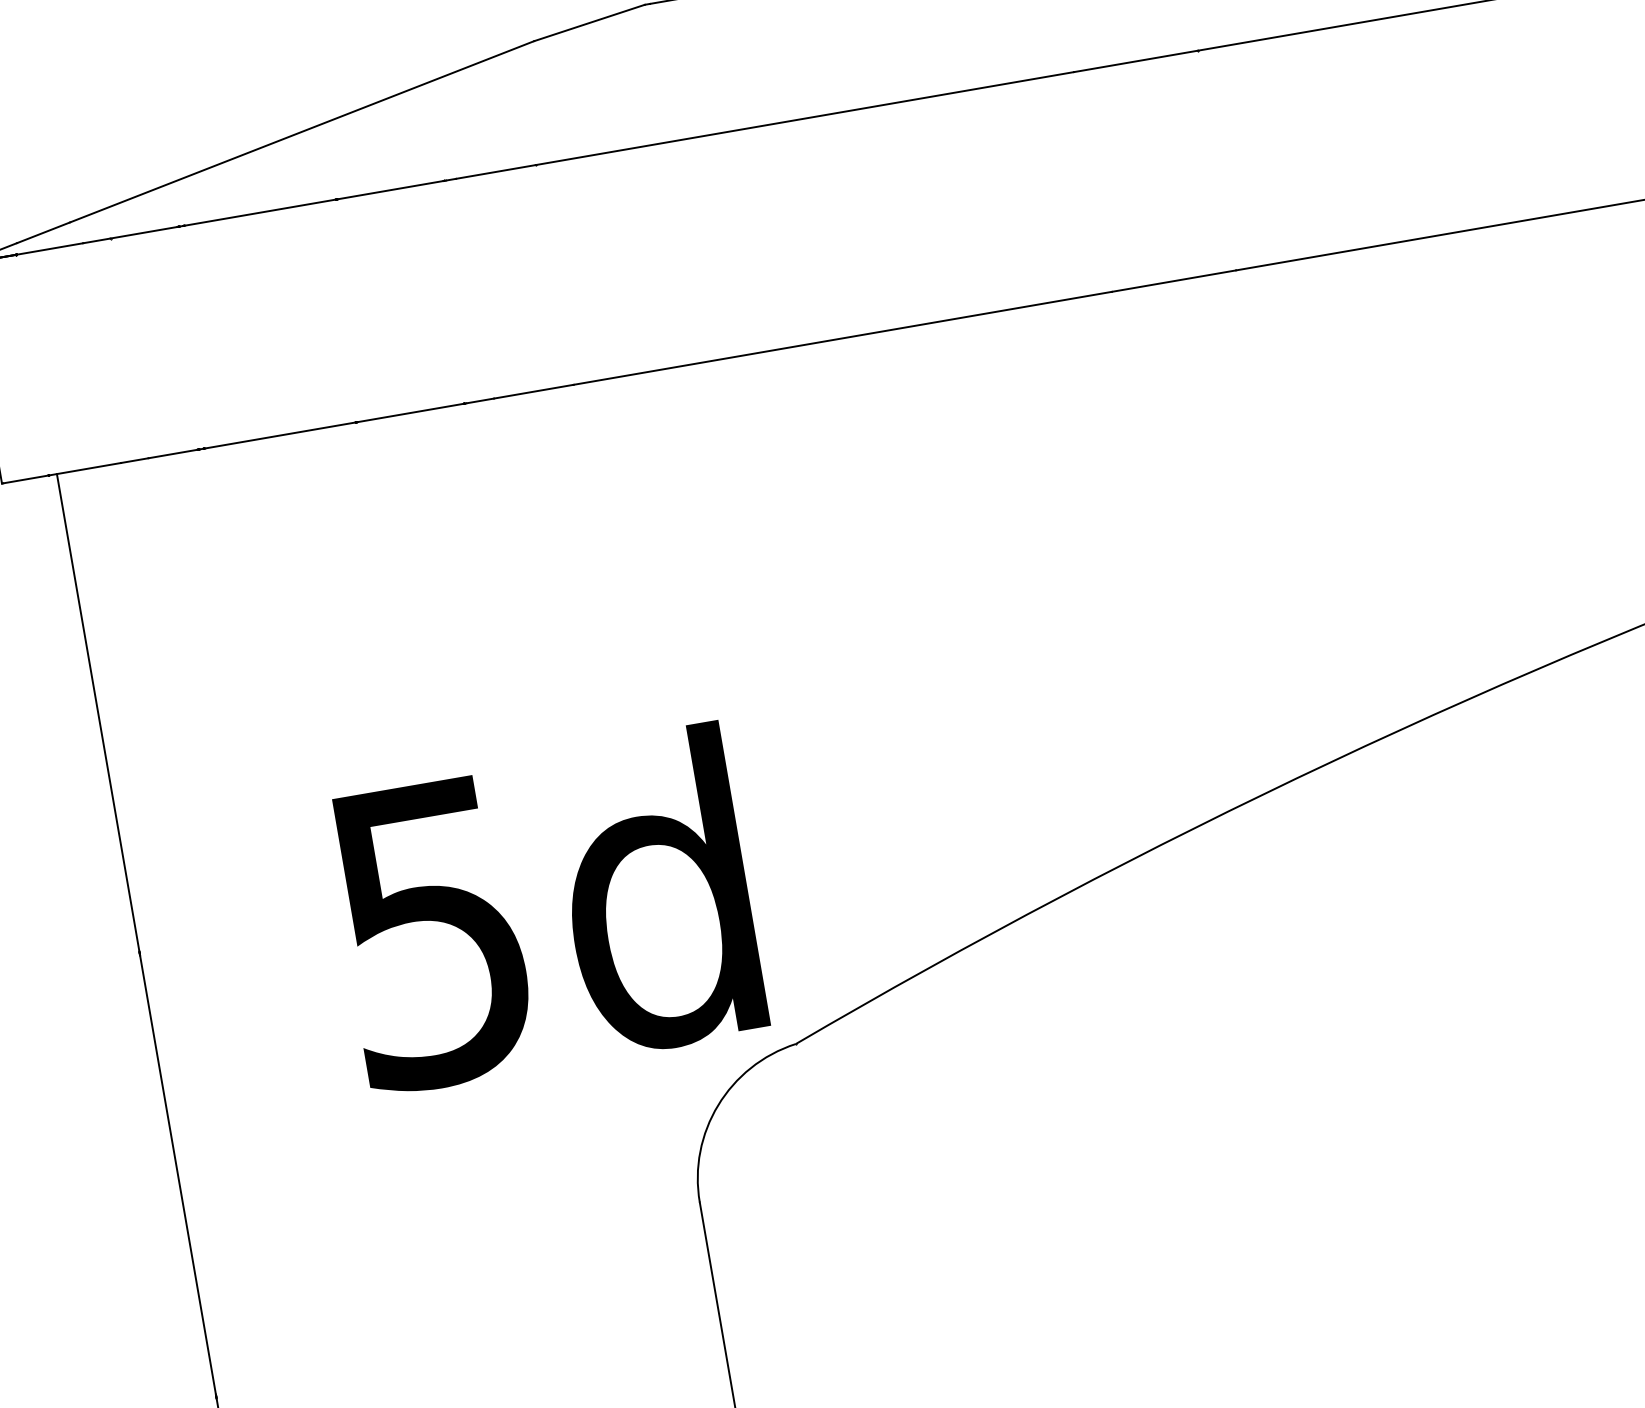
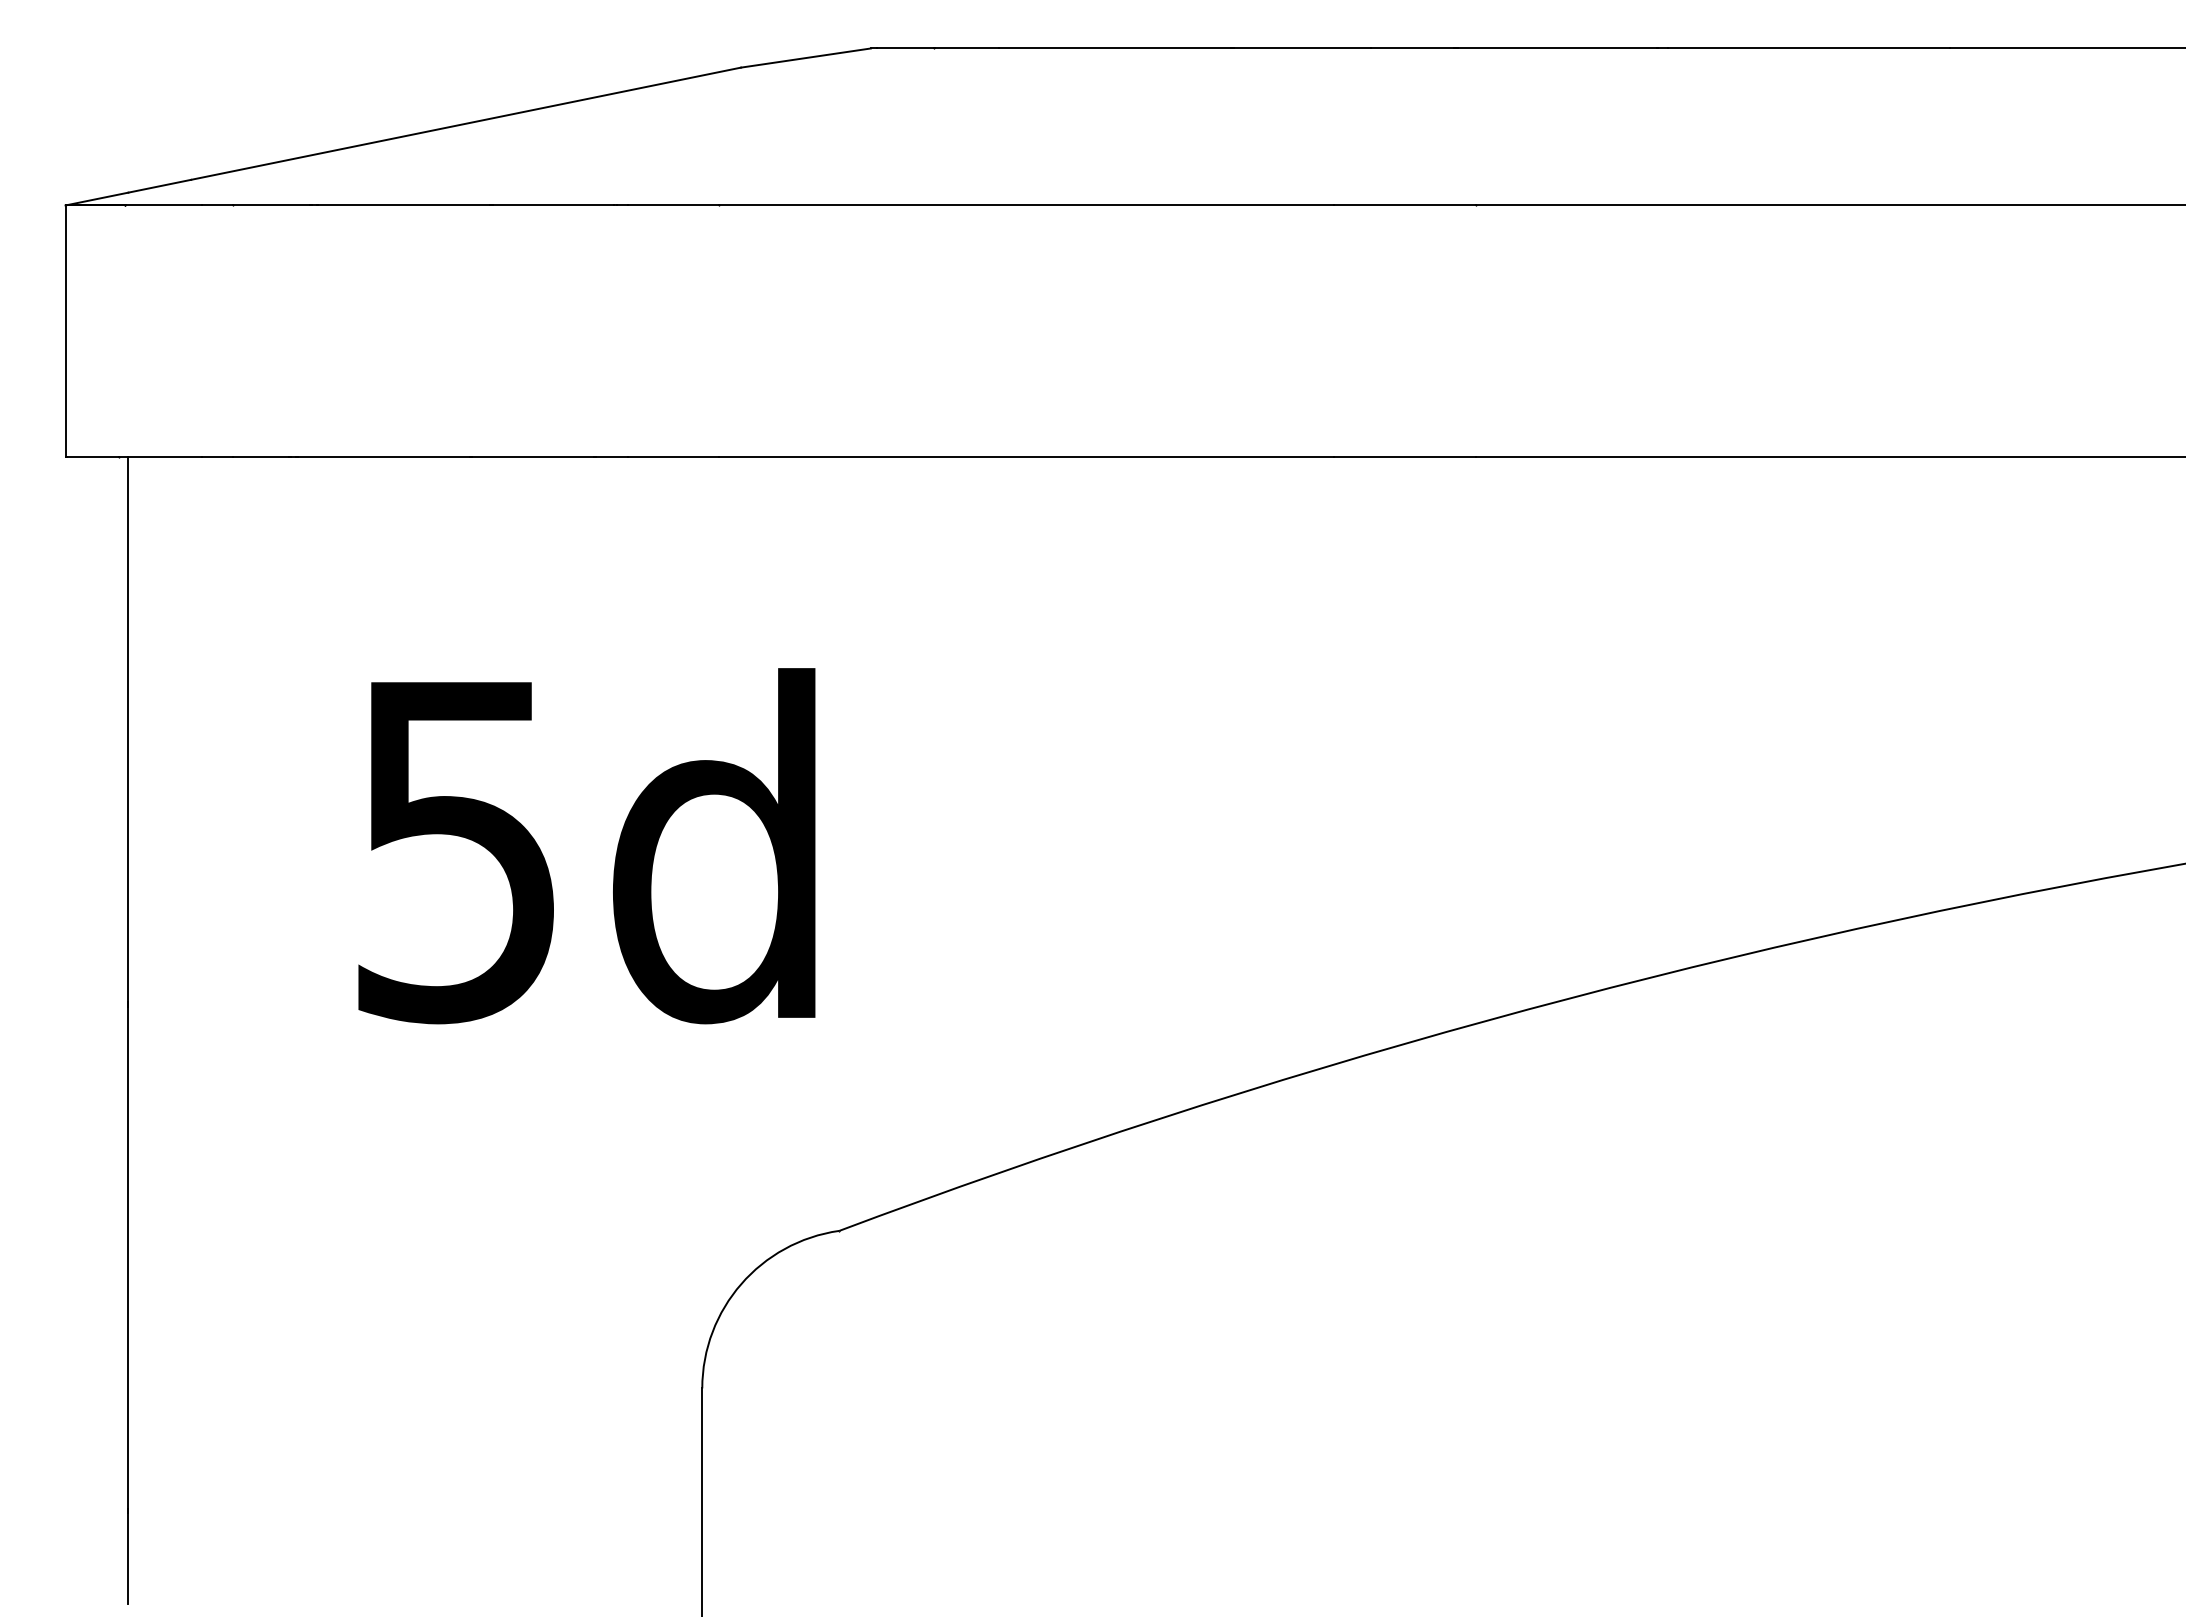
text: (545, 910) -> (586, 846), moved

